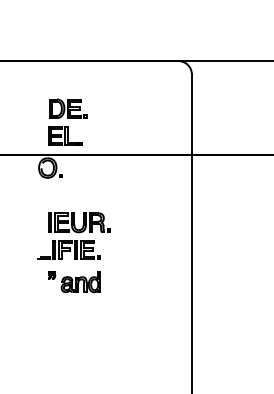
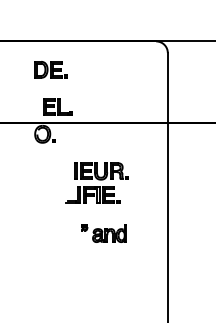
part: (68, 108) -> (51, 69), moved
part: (73, 235) -> (96, 182), moved
part: (74, 282) -> (104, 233), moved

